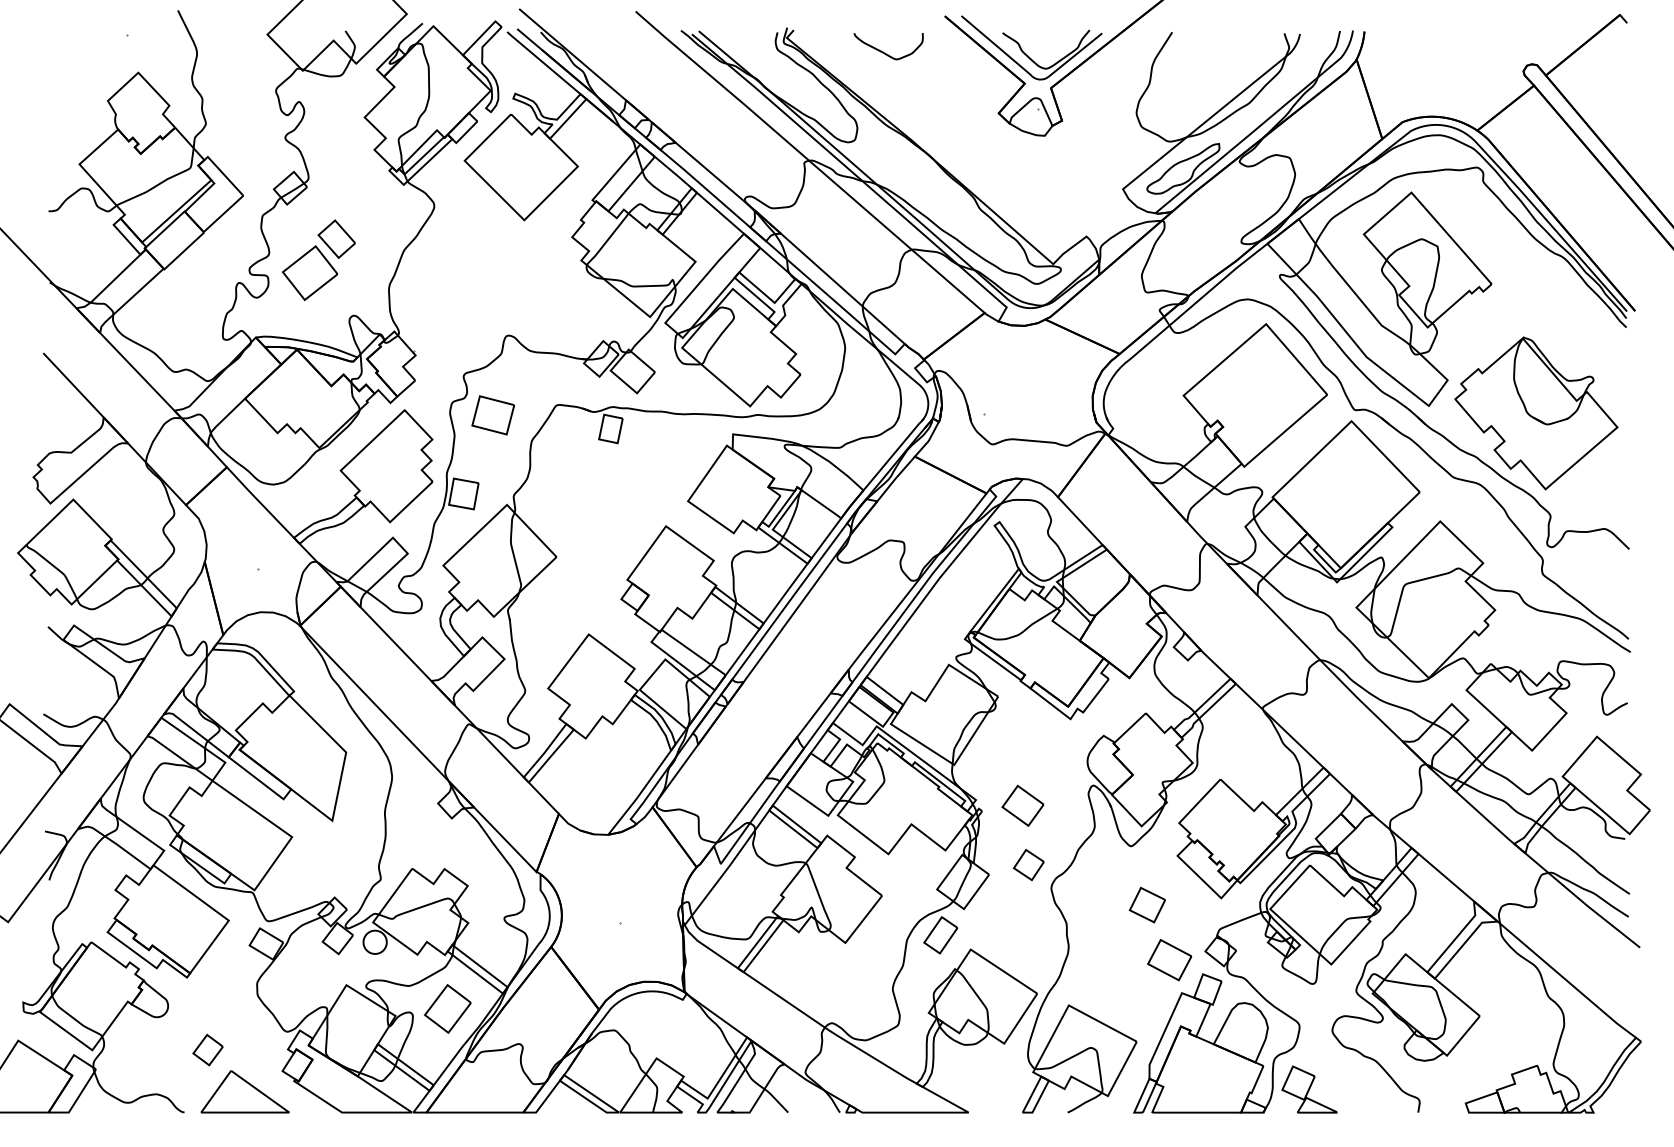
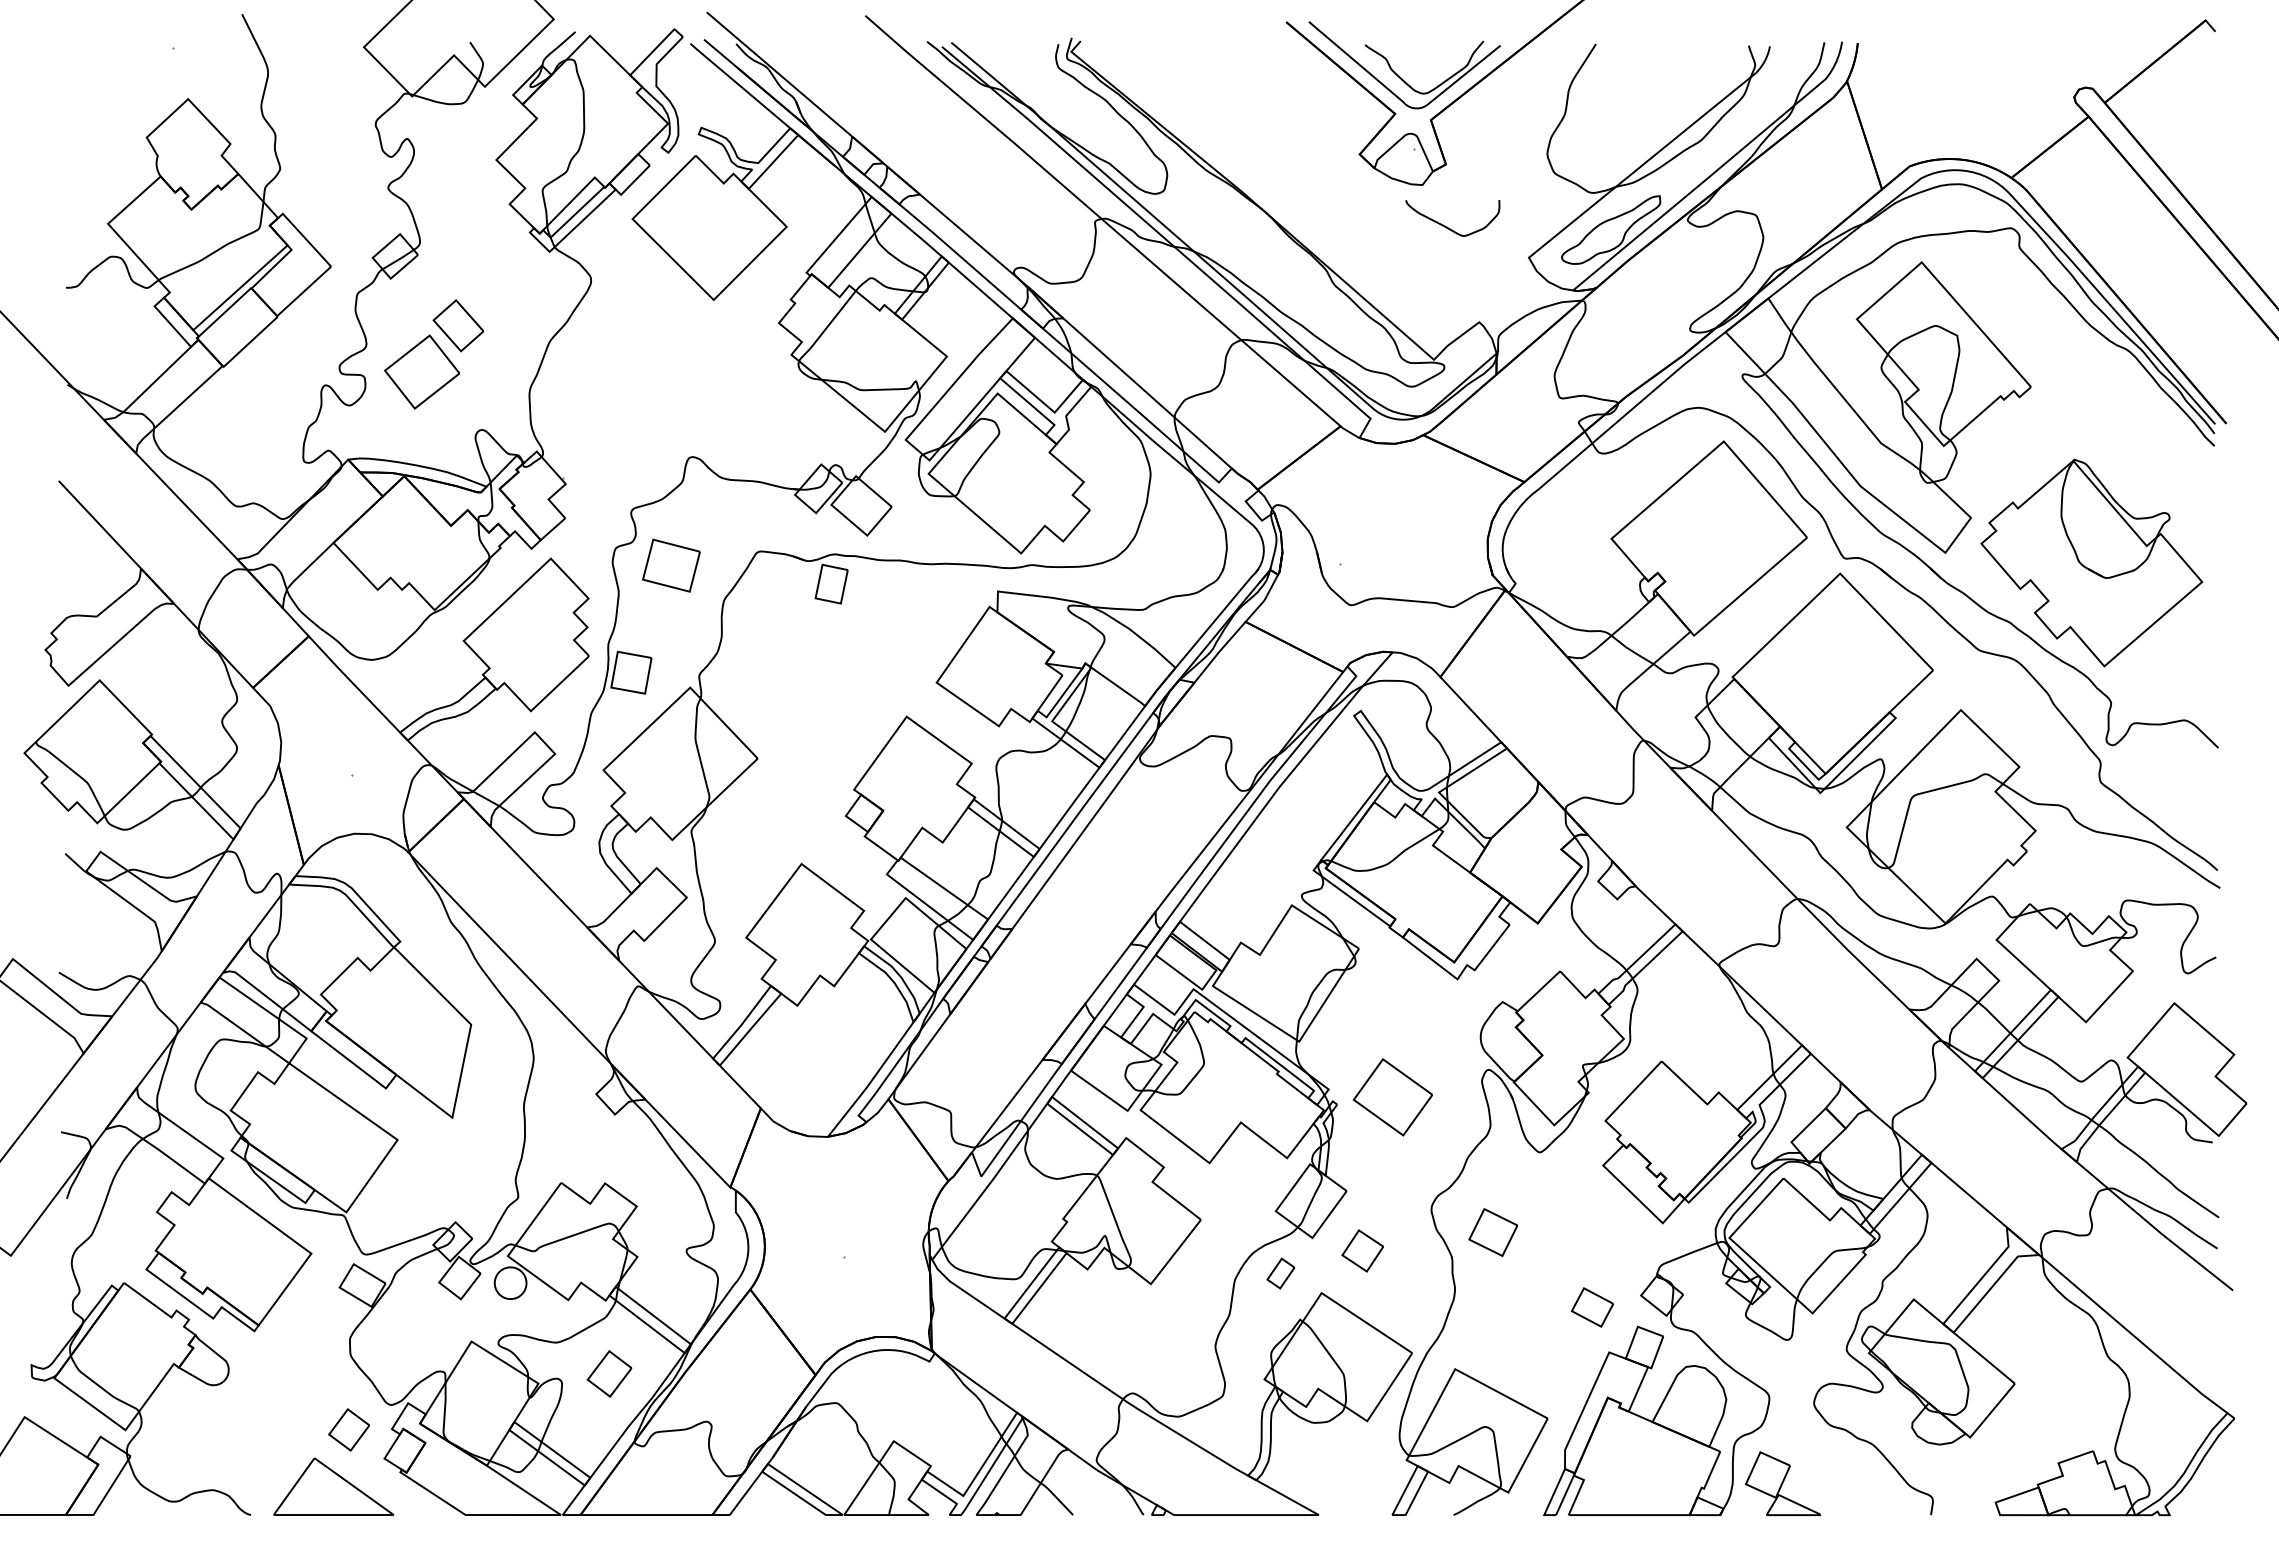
curve: (884, 52) -> (1447, 226), moved
part: (1022, 805) -> (1392, 1097), size x1.4
part: (1028, 864) -> (1362, 1250), moved
part: (1147, 905) -> (1493, 1232), moved
part: (940, 935) -> (1280, 1273), size x0.6
part: (1169, 960) -> (1592, 1307), size x0.7
part: (447, 1008) -> (609, 1373), size x0.7
part: (207, 1049) -> (348, 1429), moved

